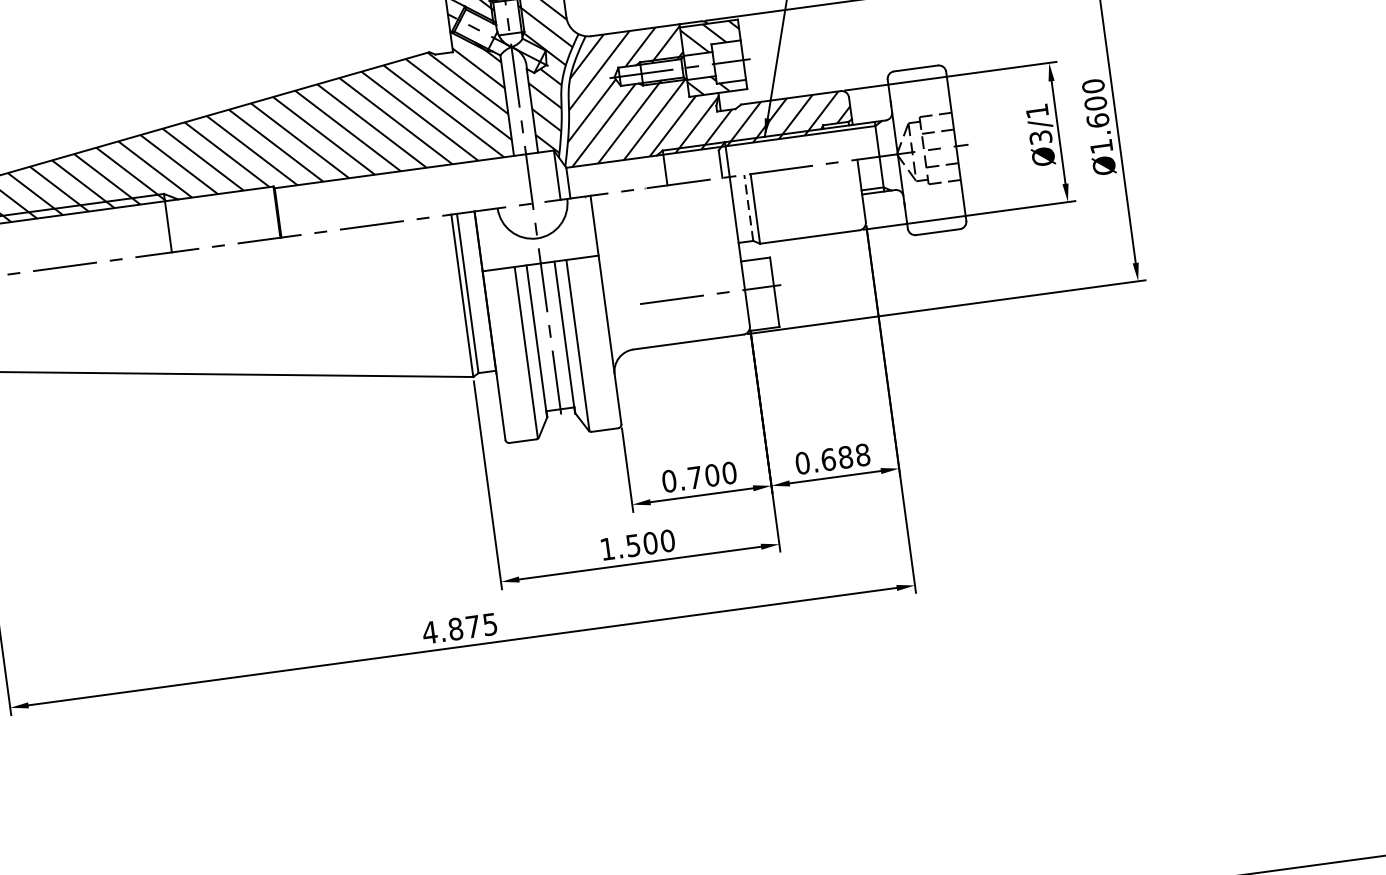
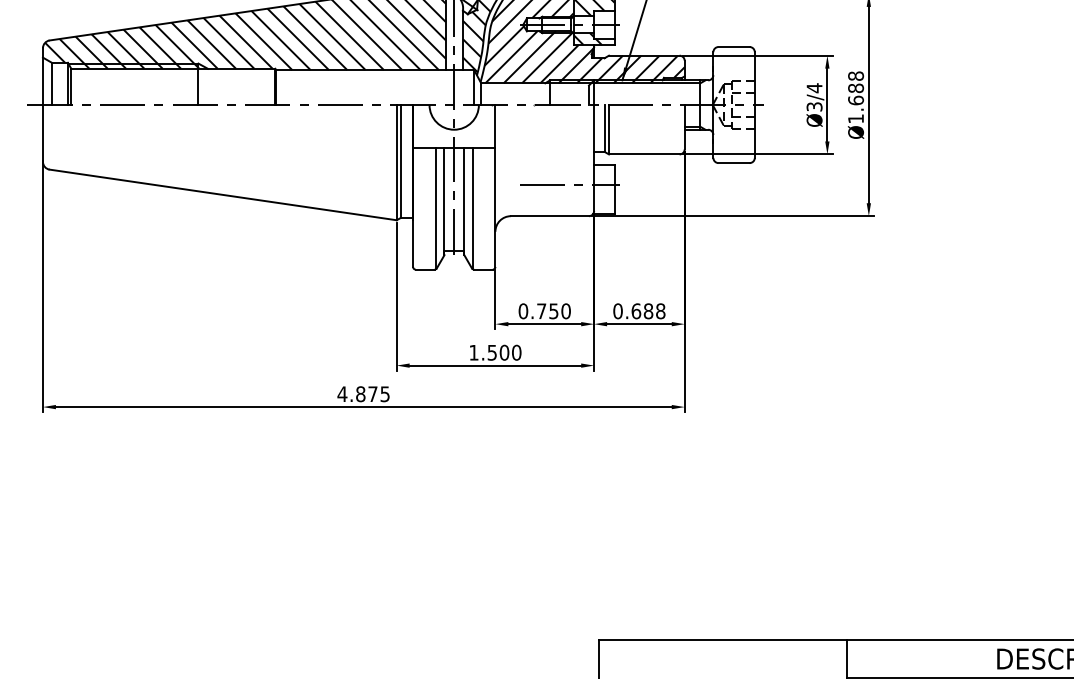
text: (1093, 95) -> (855, 82), Ø1.600 -> Ø1.688
text: (1037, 111) -> (814, 88), Ø3/1 -> Ø3/4
line: (748, 206) -> (604, 127), dashed -> solid
text: (711, 475) -> (553, 311), 0.700 -> 0.750

